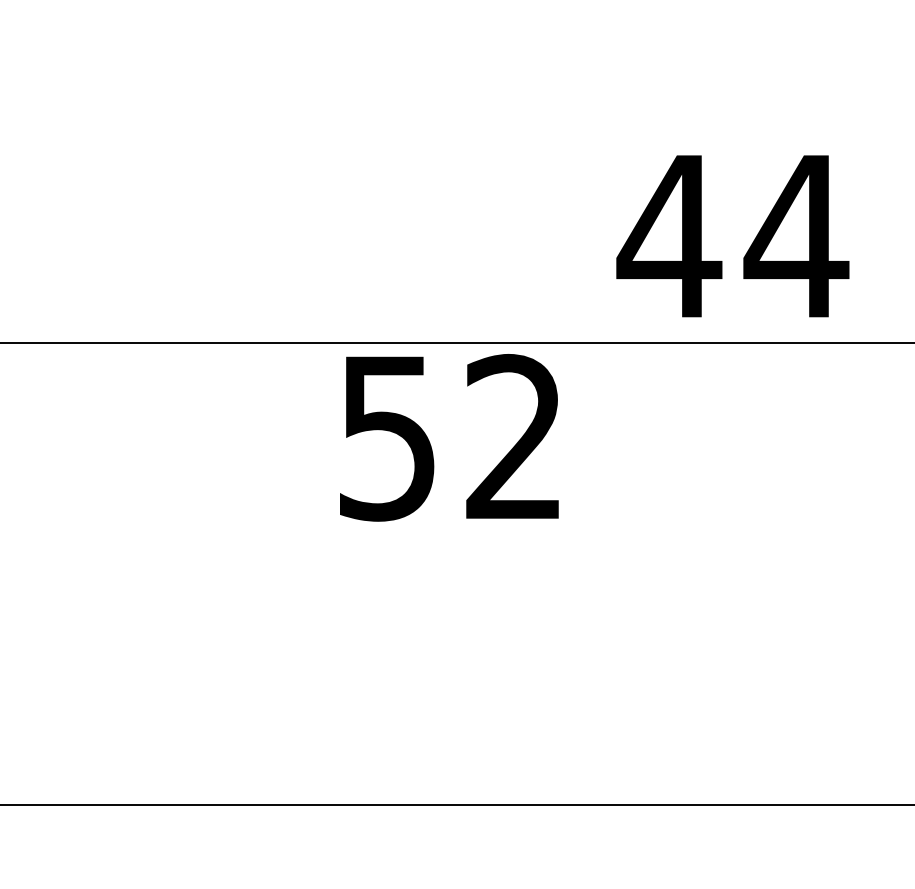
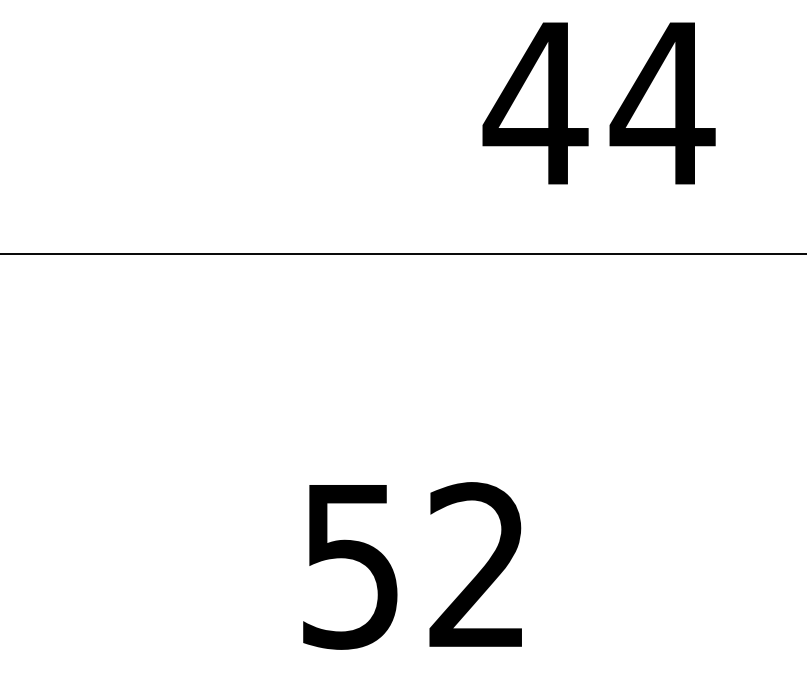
text: (732, 236) -> (598, 103), moved
text: (449, 437) -> (412, 565), moved

